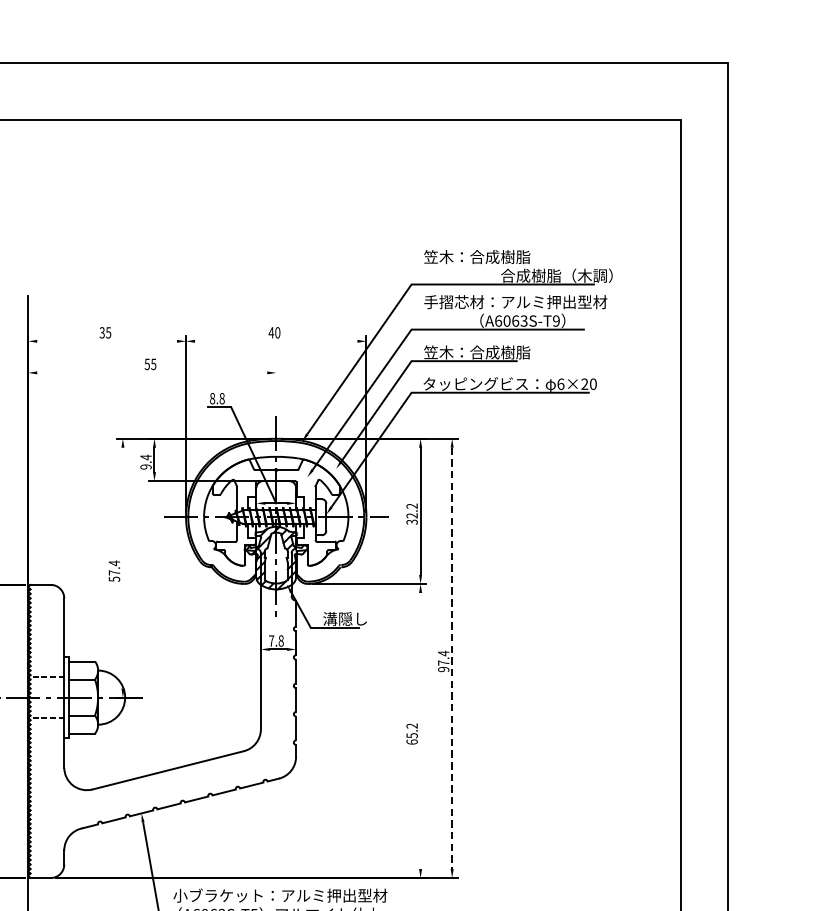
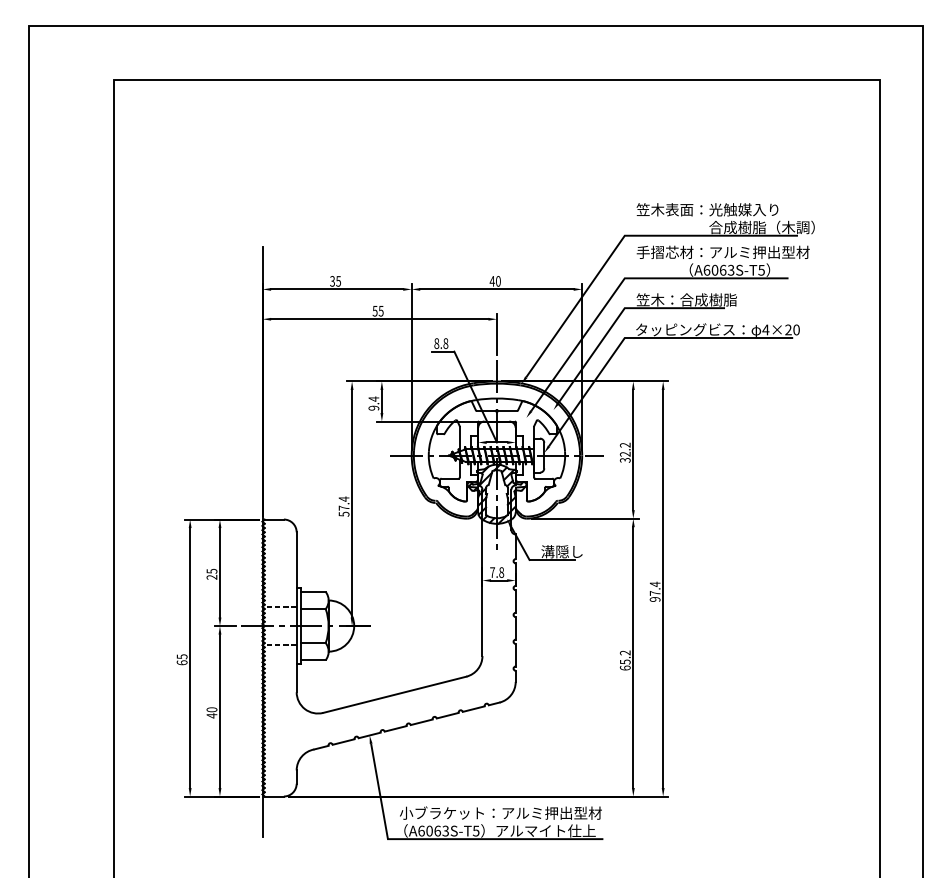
text: (513, 256) -> (721, 209), 笠木：合成樹脂 -> 笠木表面：光触媒入り
text: (556, 320) -> (761, 269), A6063S-T9 -> A6063S-T5
line: (107, 341) -> (337, 289), added
line: (275, 341) -> (496, 289), added
line: (151, 373) -> (379, 319), added
text: (560, 383) -> (765, 329), 6×20 -> 4×20
line: (275, 387) -> (496, 333), added
line: (123, 567) -> (352, 503), added
line: (452, 658) -> (663, 589), dashed -> solid
line: (420, 730) -> (633, 657), added

